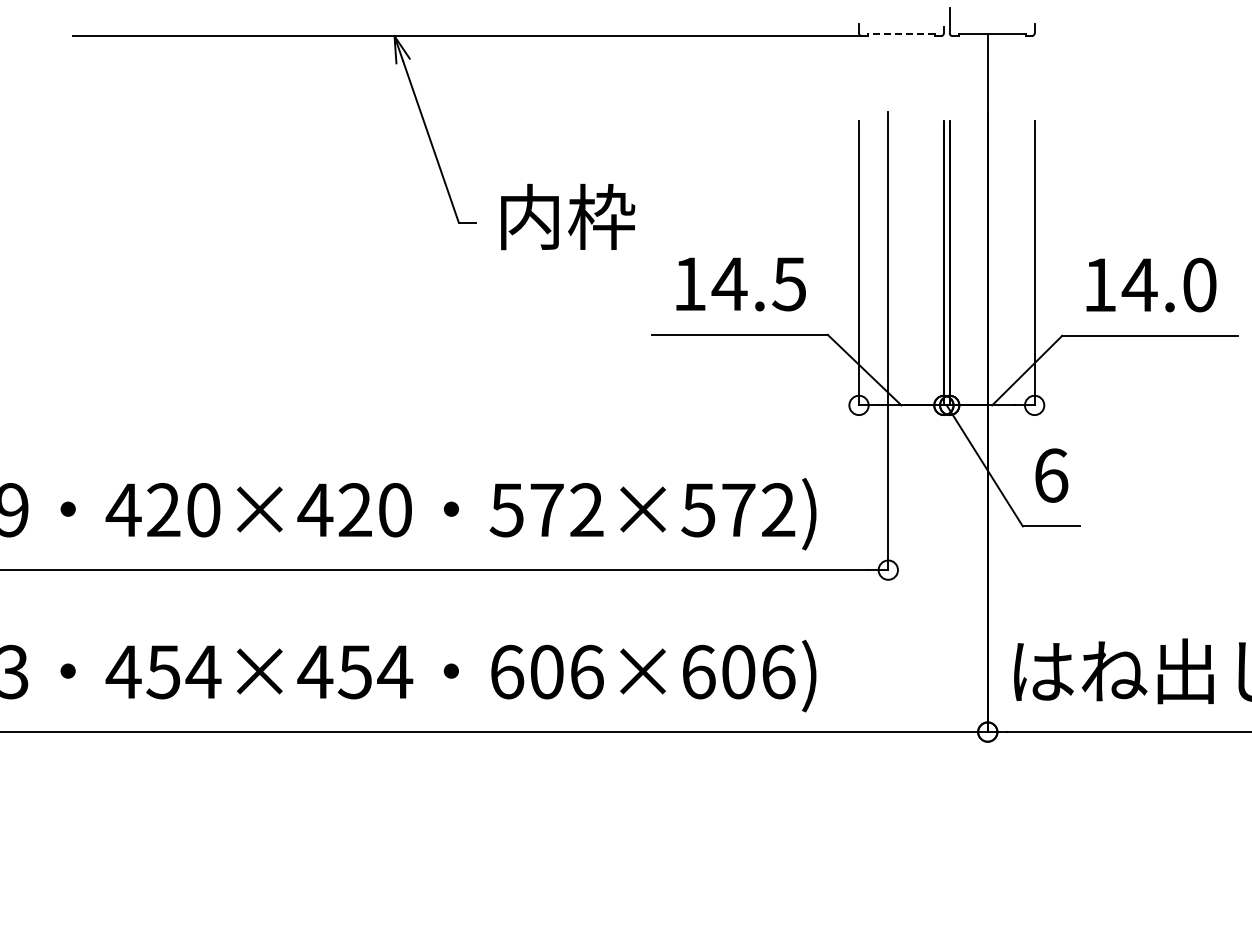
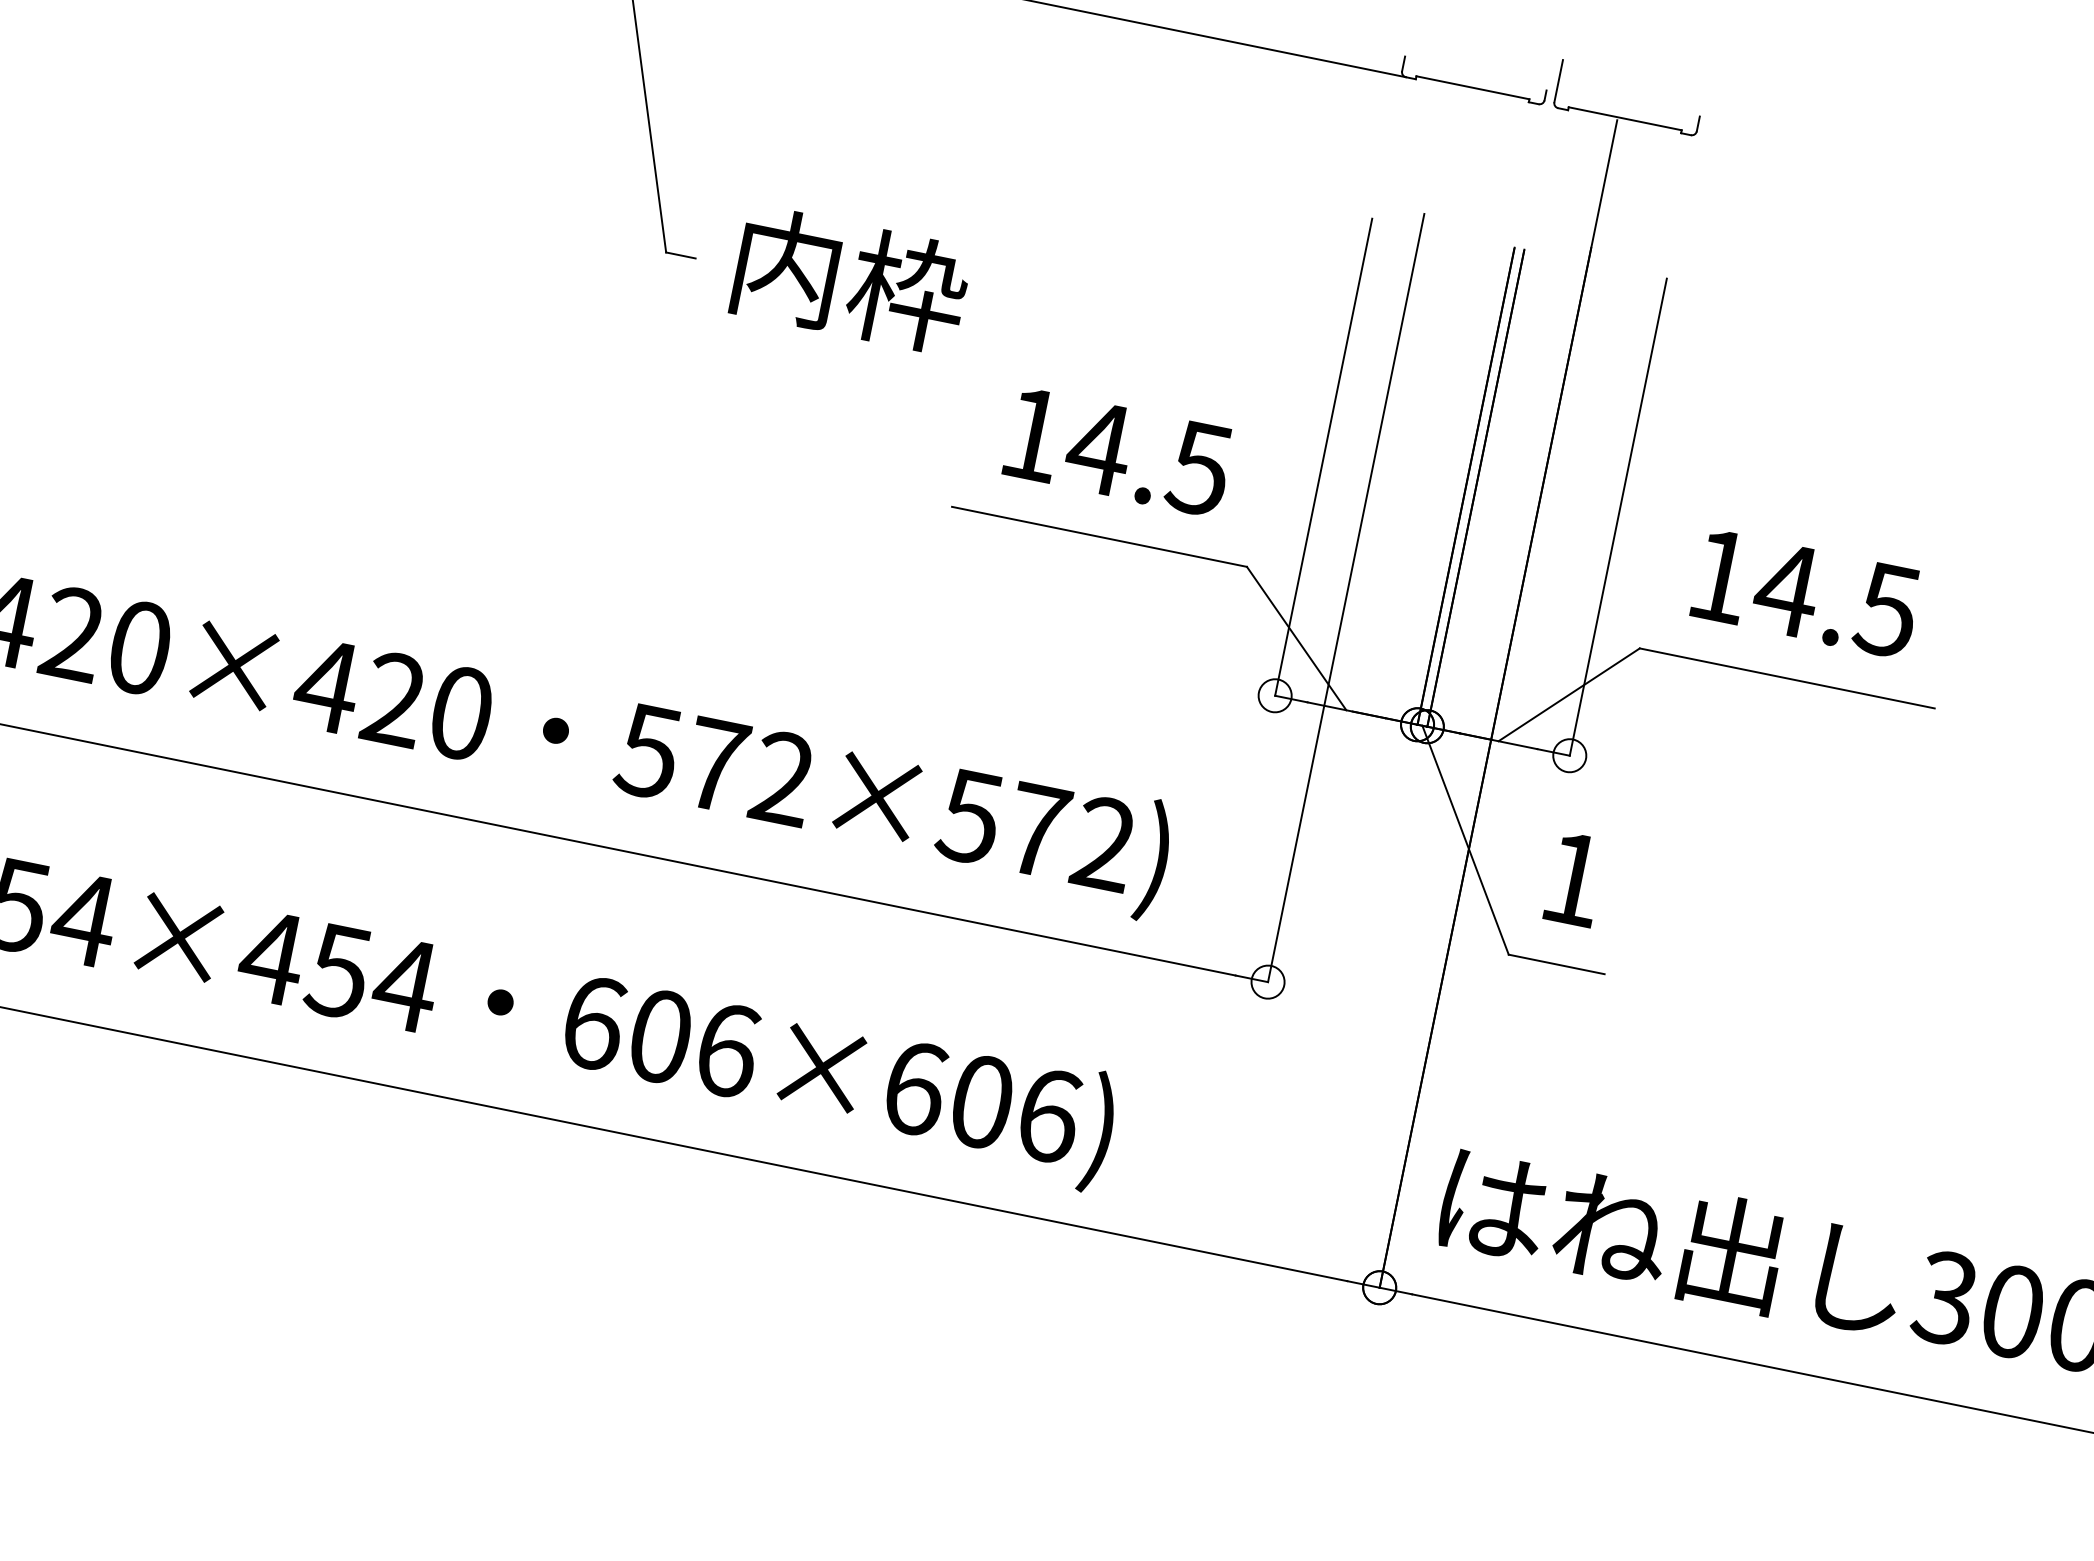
line: (901, 34) -> (1473, 87), dashed -> solid
text: (1199, 284) -> (1887, 609), 14.0 -> 14.5
text: (1051, 475) -> (1574, 879), 6 -> 1

